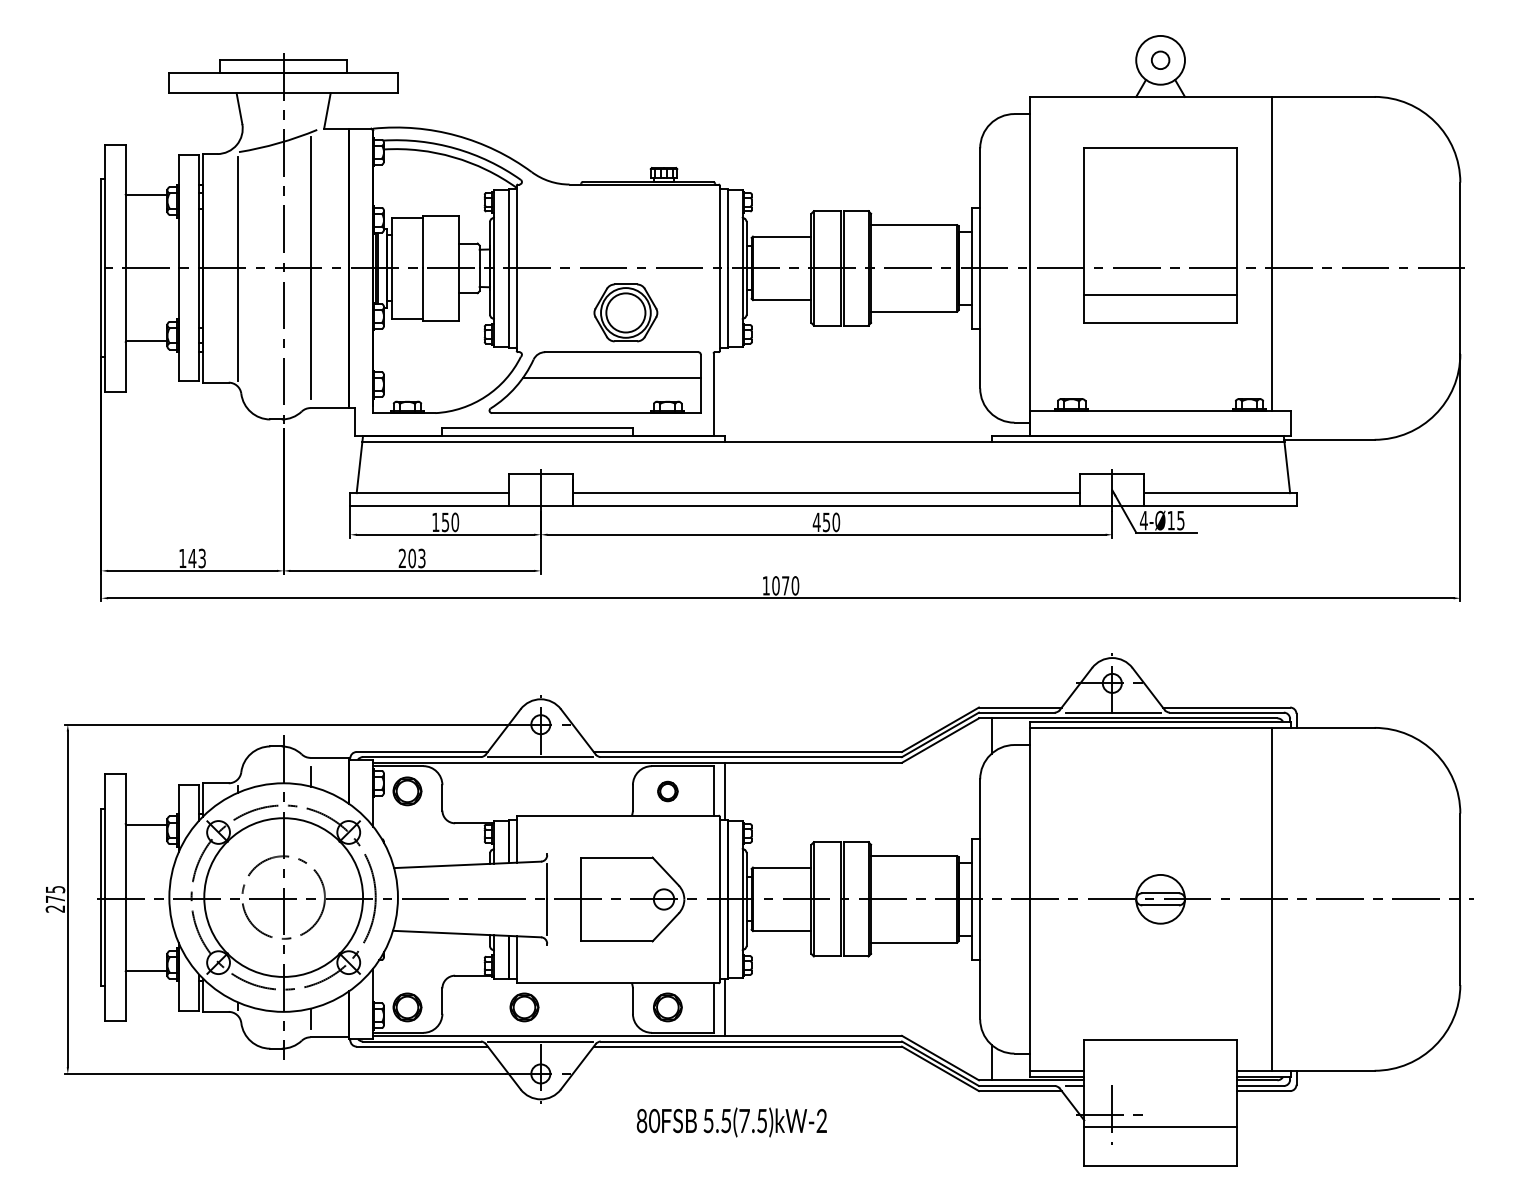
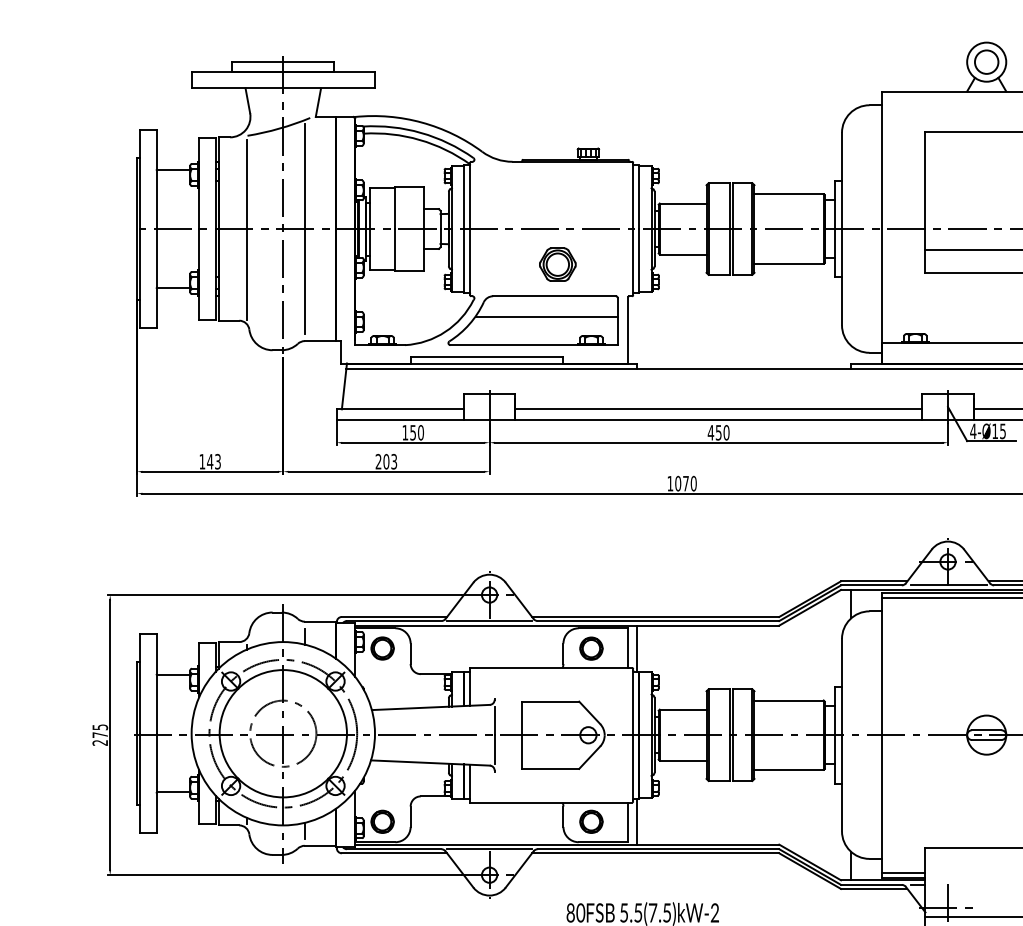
circle: (1160, 59) -> (986, 61), size x1.67
part: (625, 312) -> (557, 264), size x0.71
part: (667, 791) -> (591, 648), size x1.43
part: (524, 1007) -> (476, 821), removed

